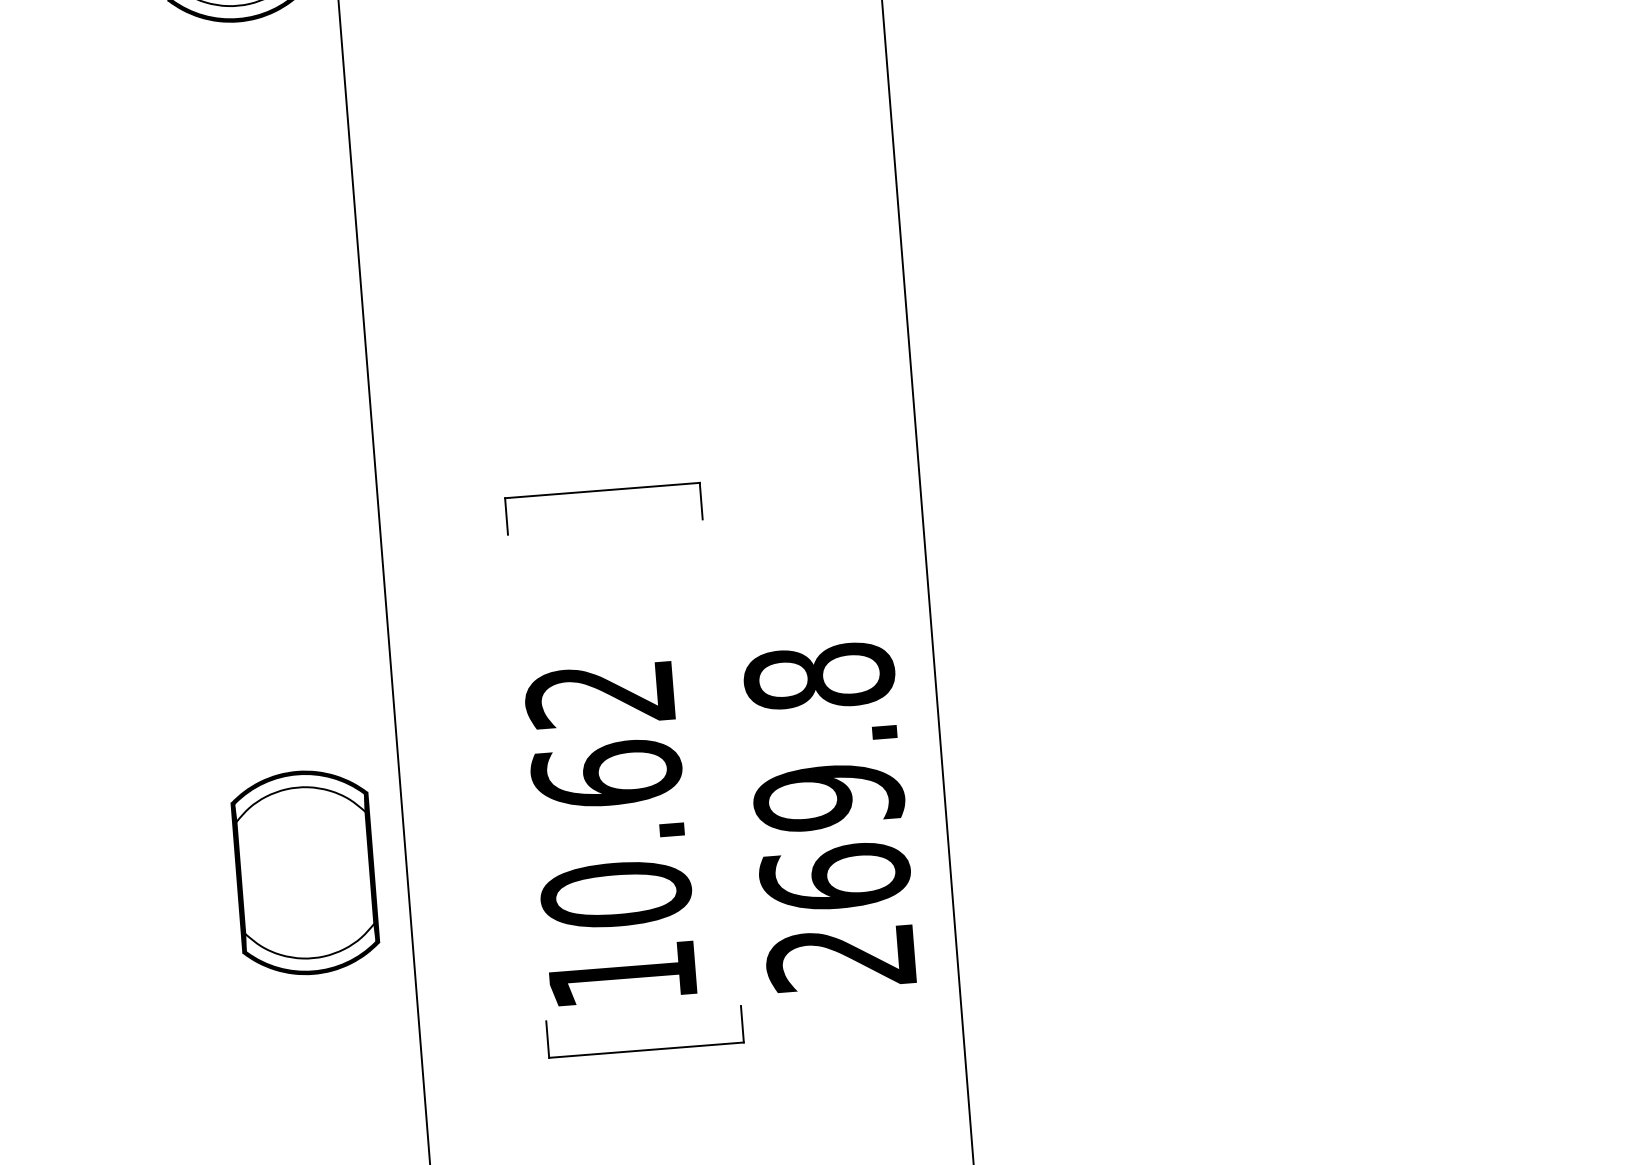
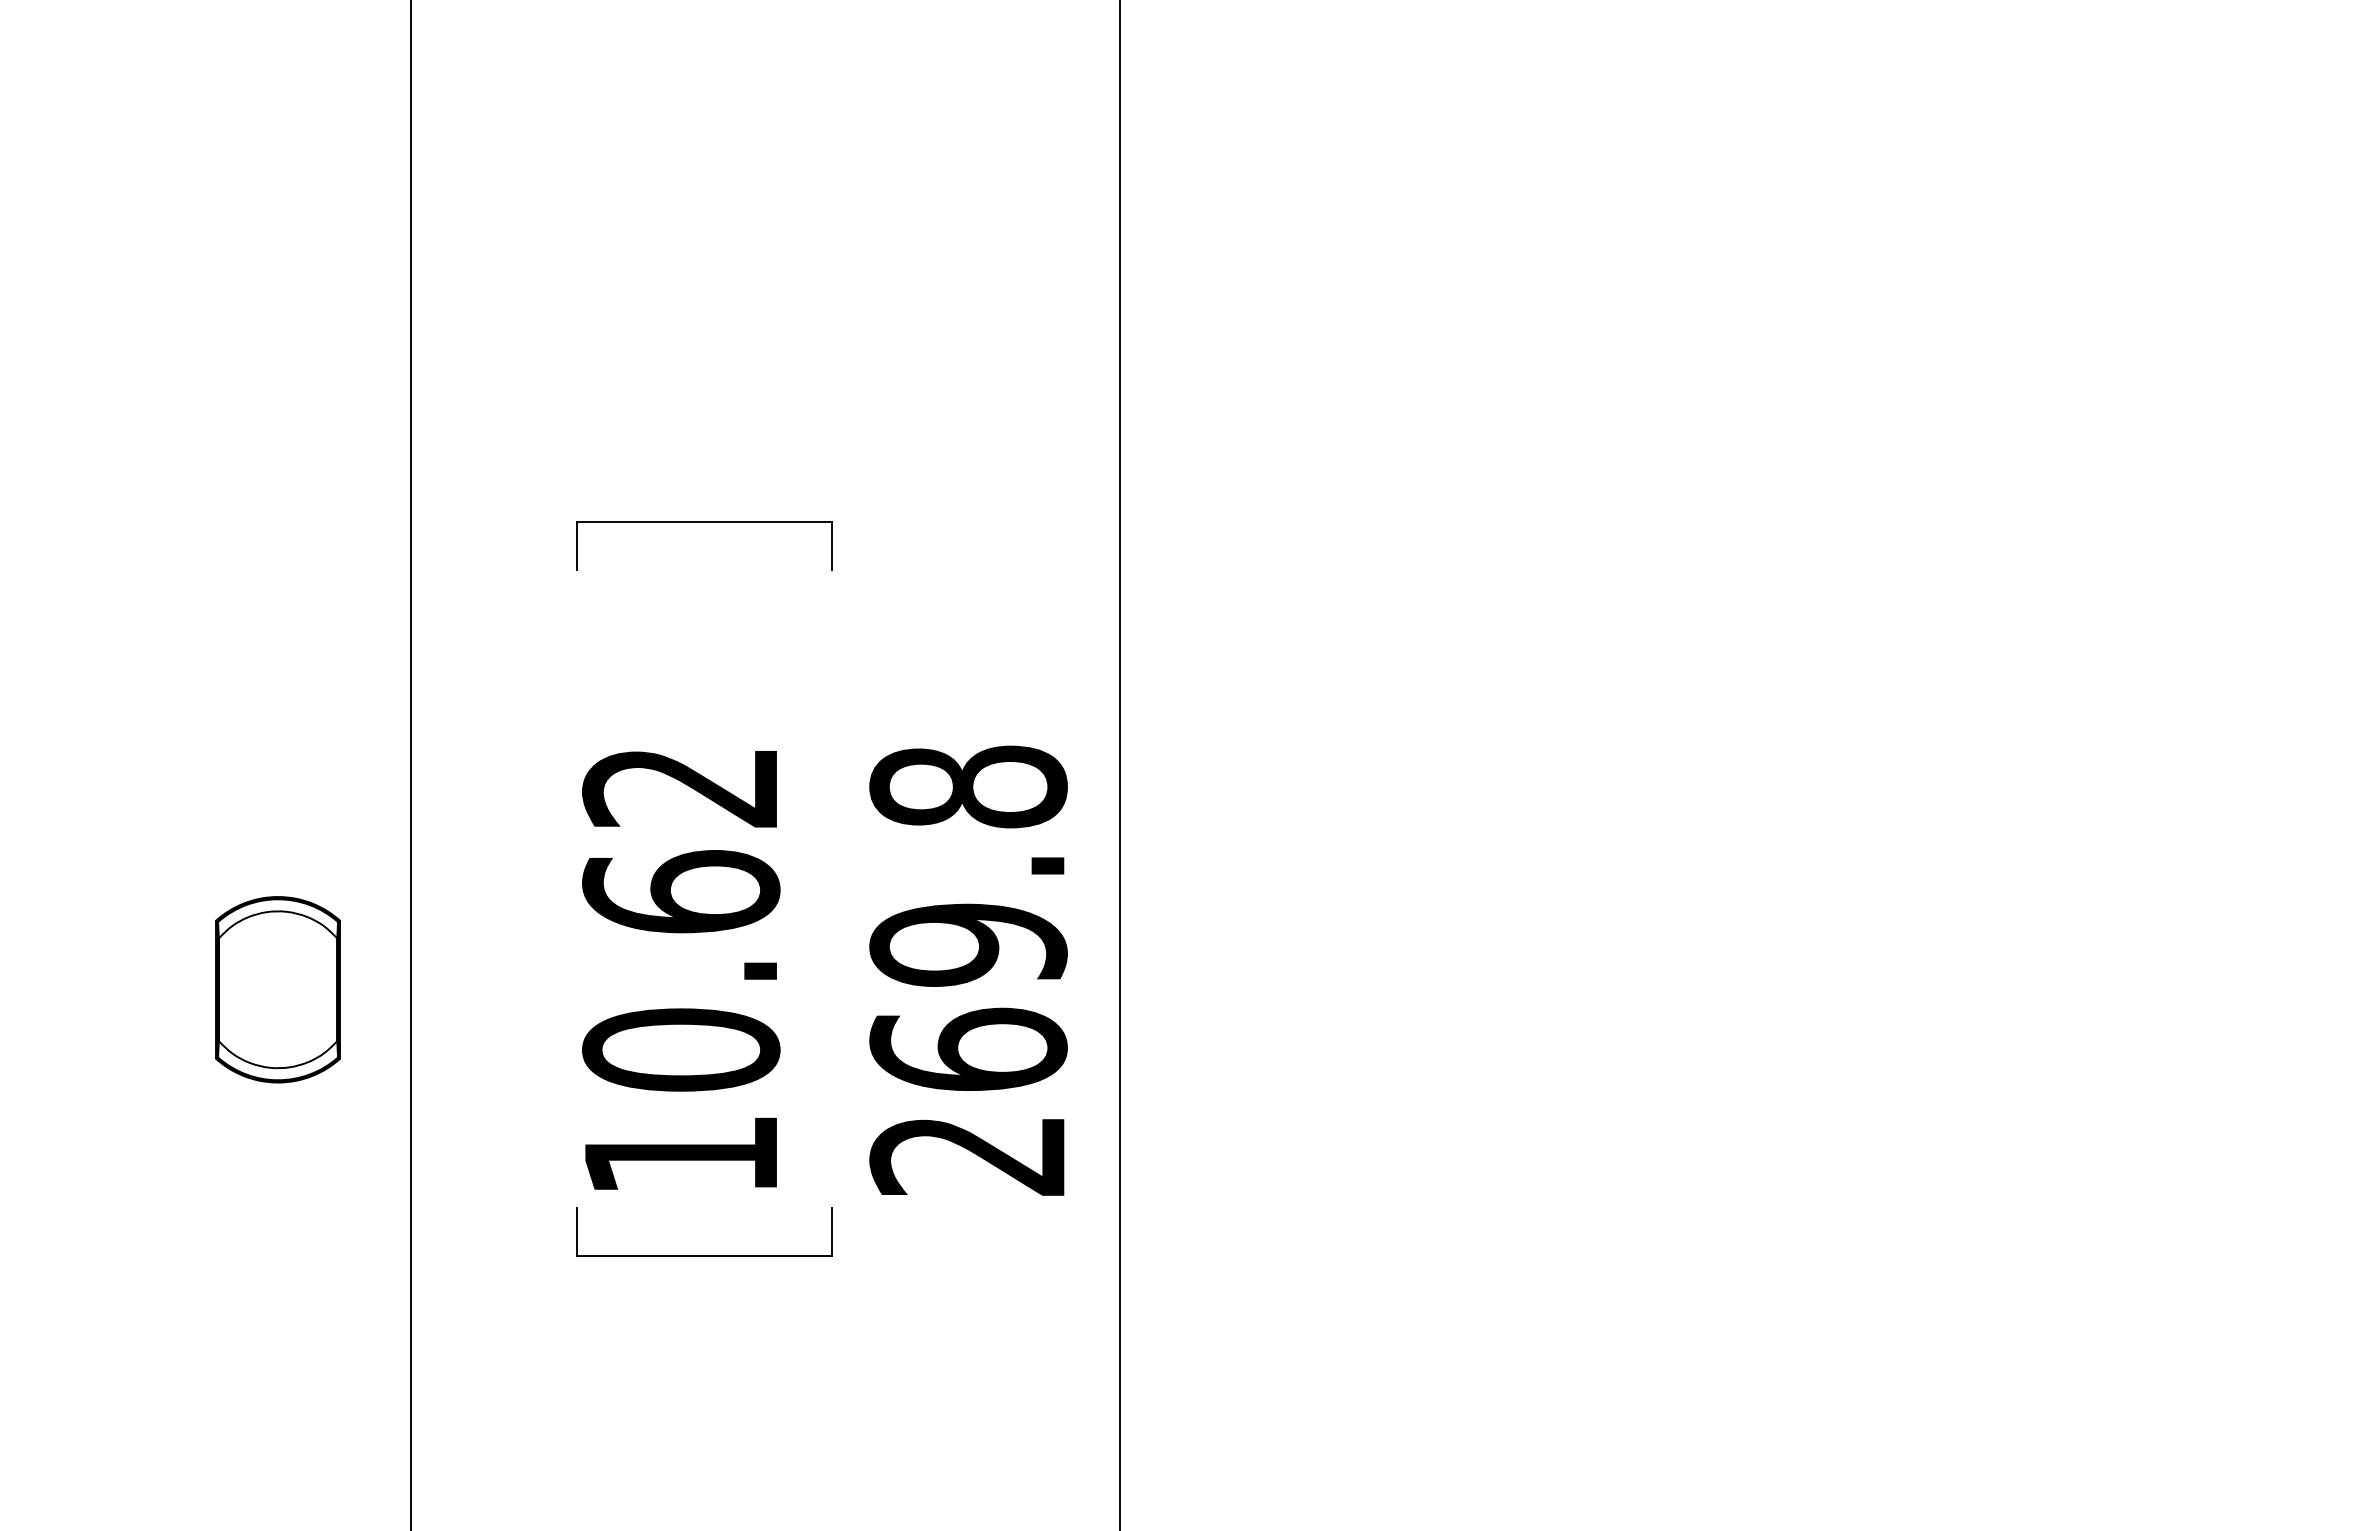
part: (304, 872) -> (277, 989), size x0.7

